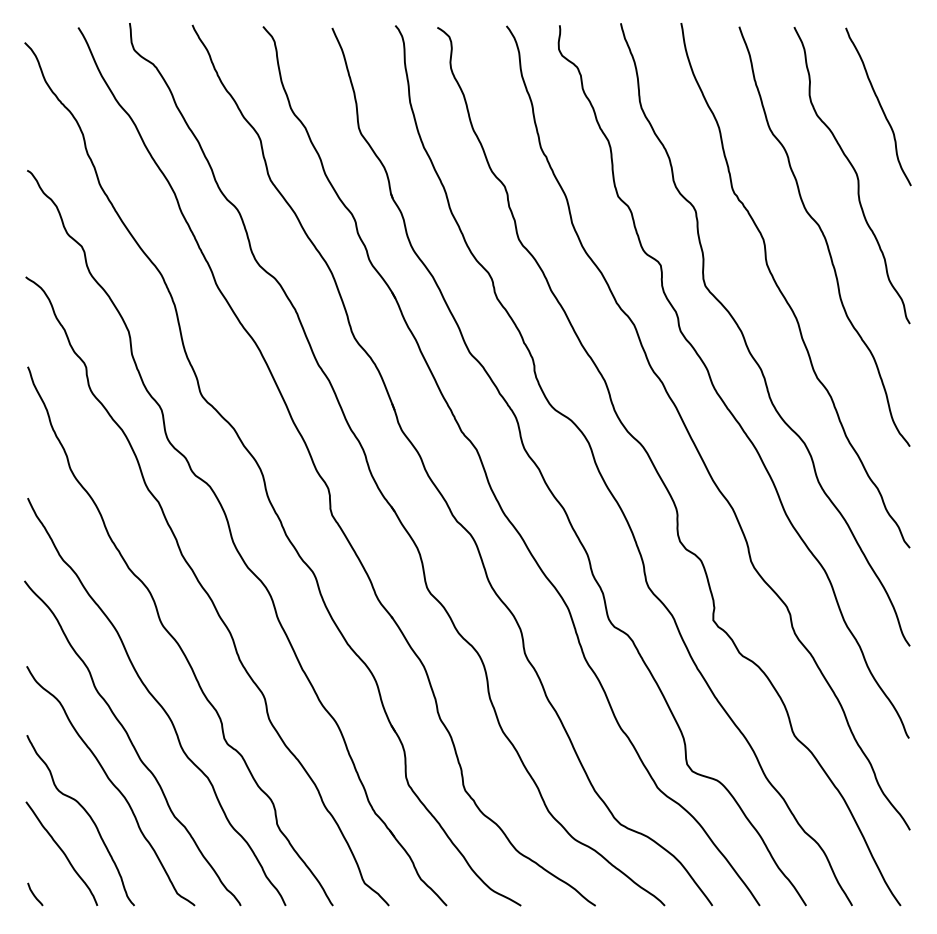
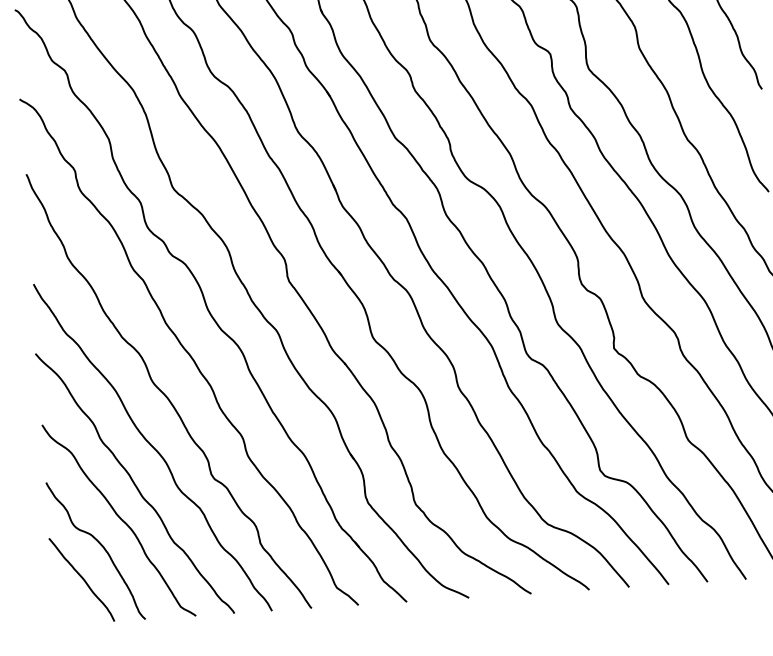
curve: (34, 894) -> (61, 615), removed

